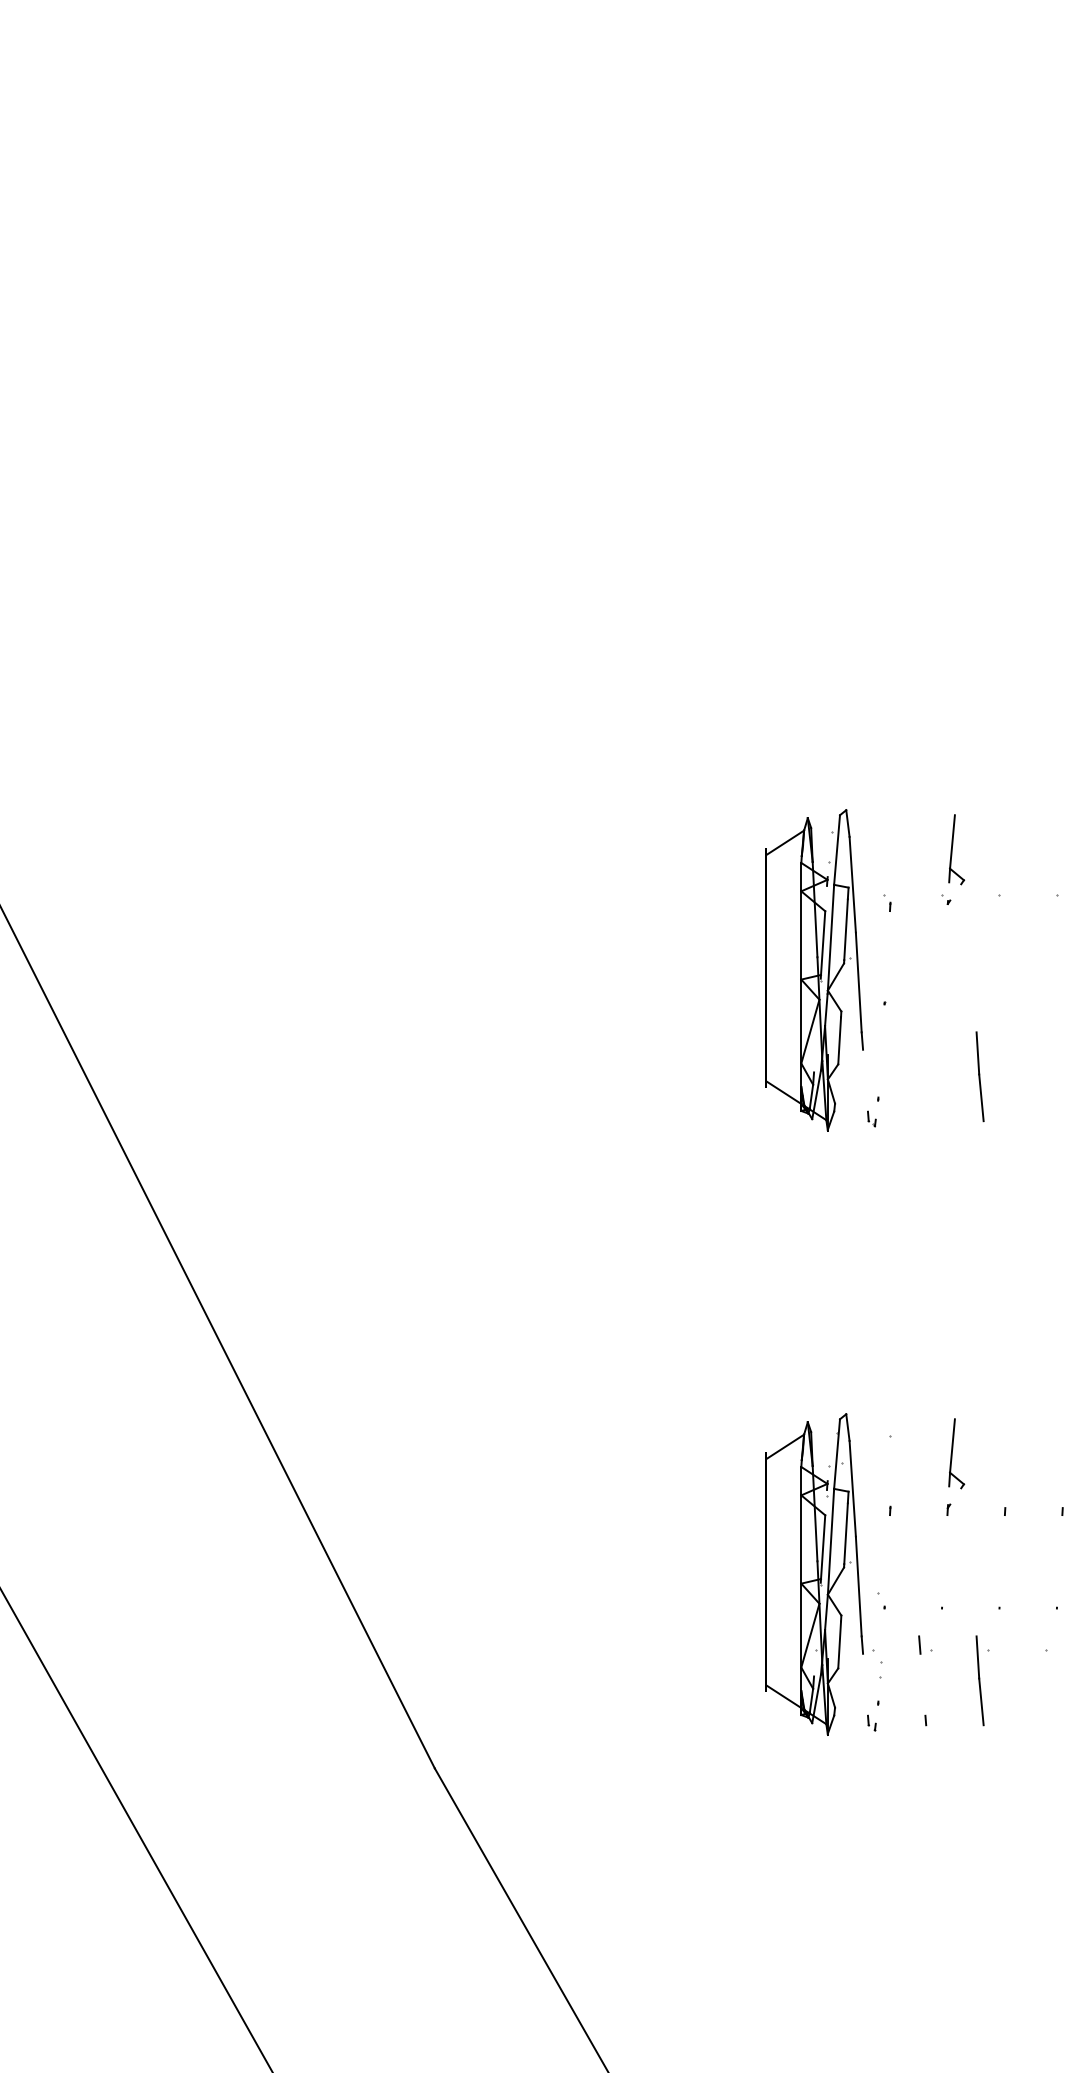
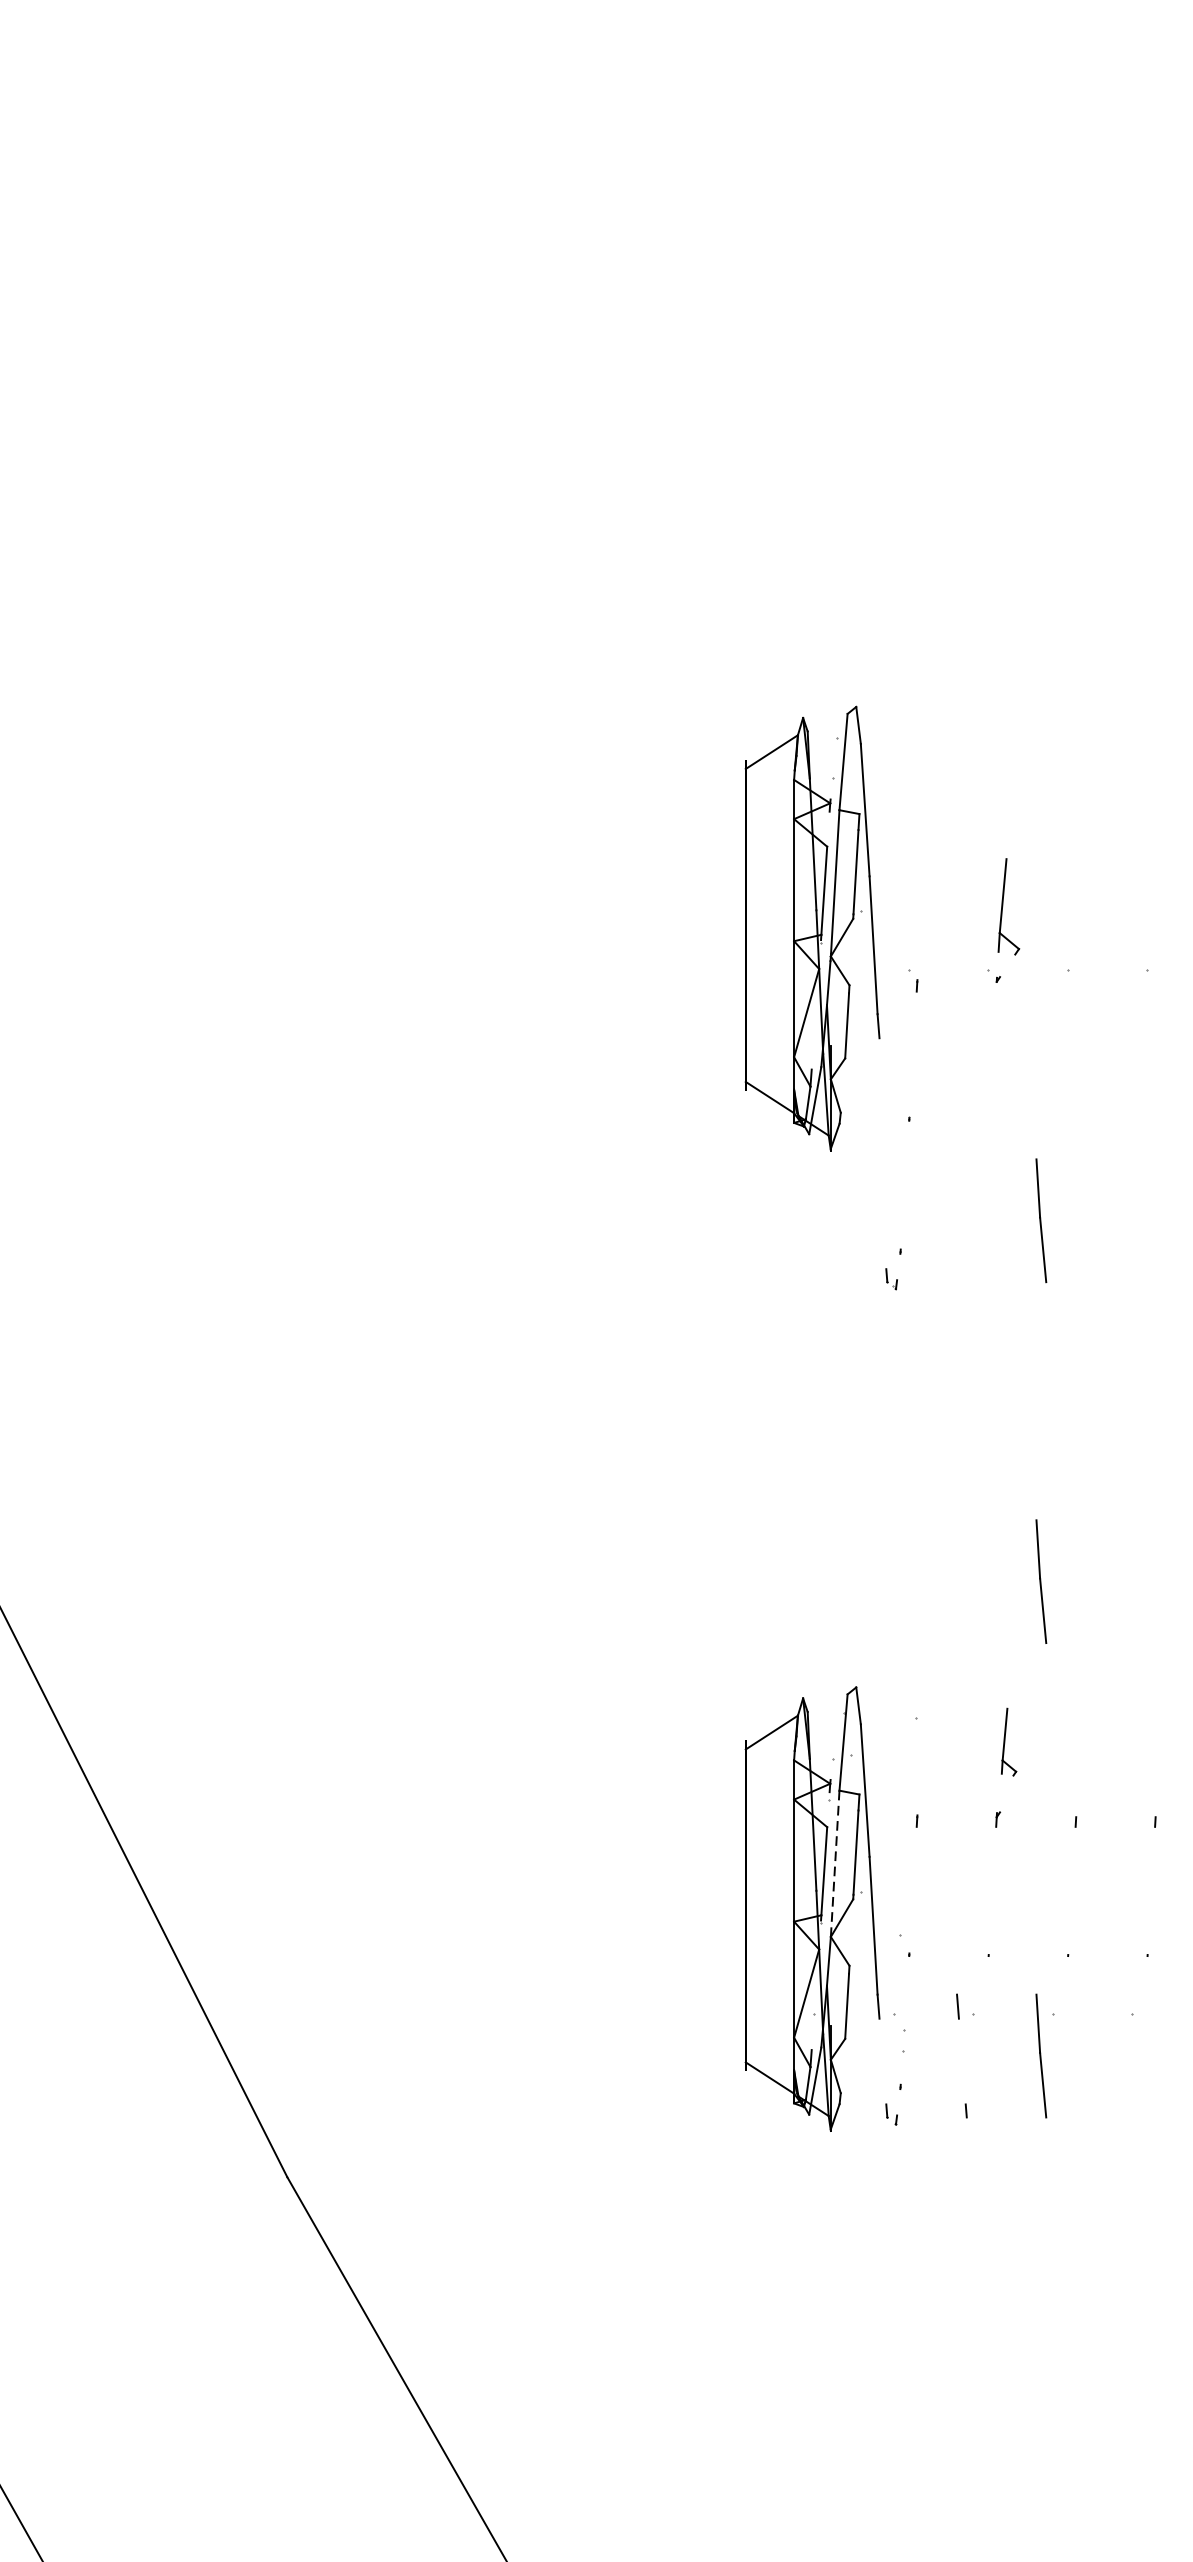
part: (814, 970) -> (812, 928), moved
line: (979, 1337) -> (1040, 1581), added
part: (956, 1453) -> (1008, 1741), size x0.7
line: (831, 1541) -> (835, 1863), solid -> dashed

